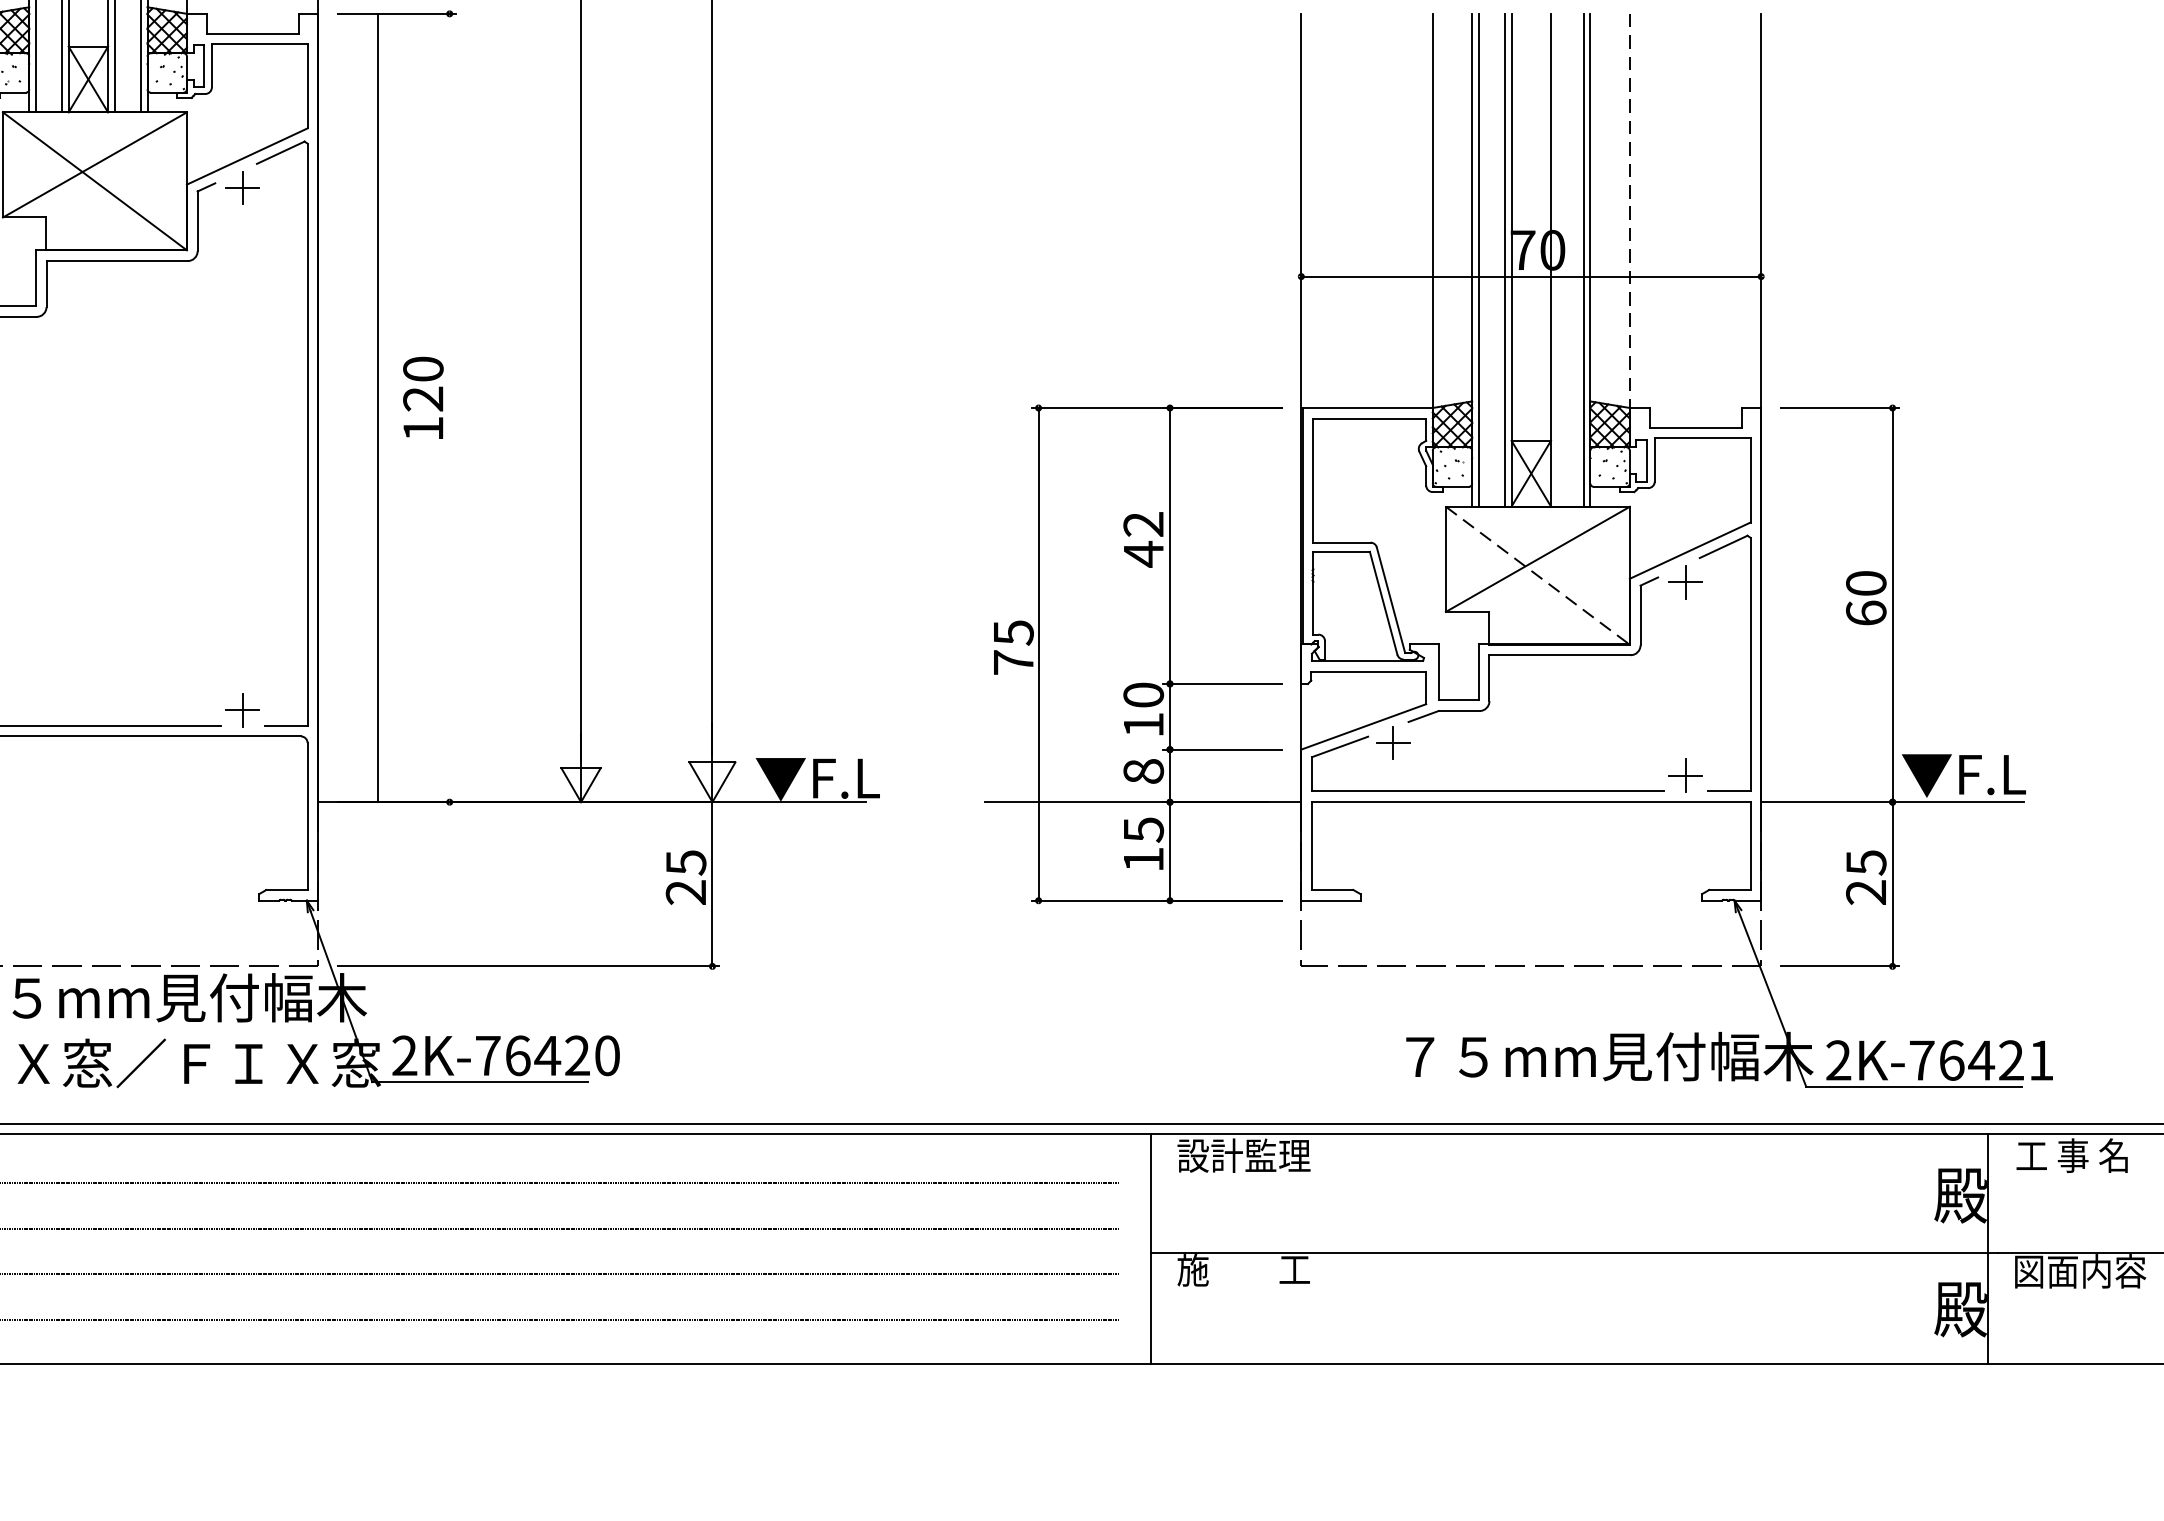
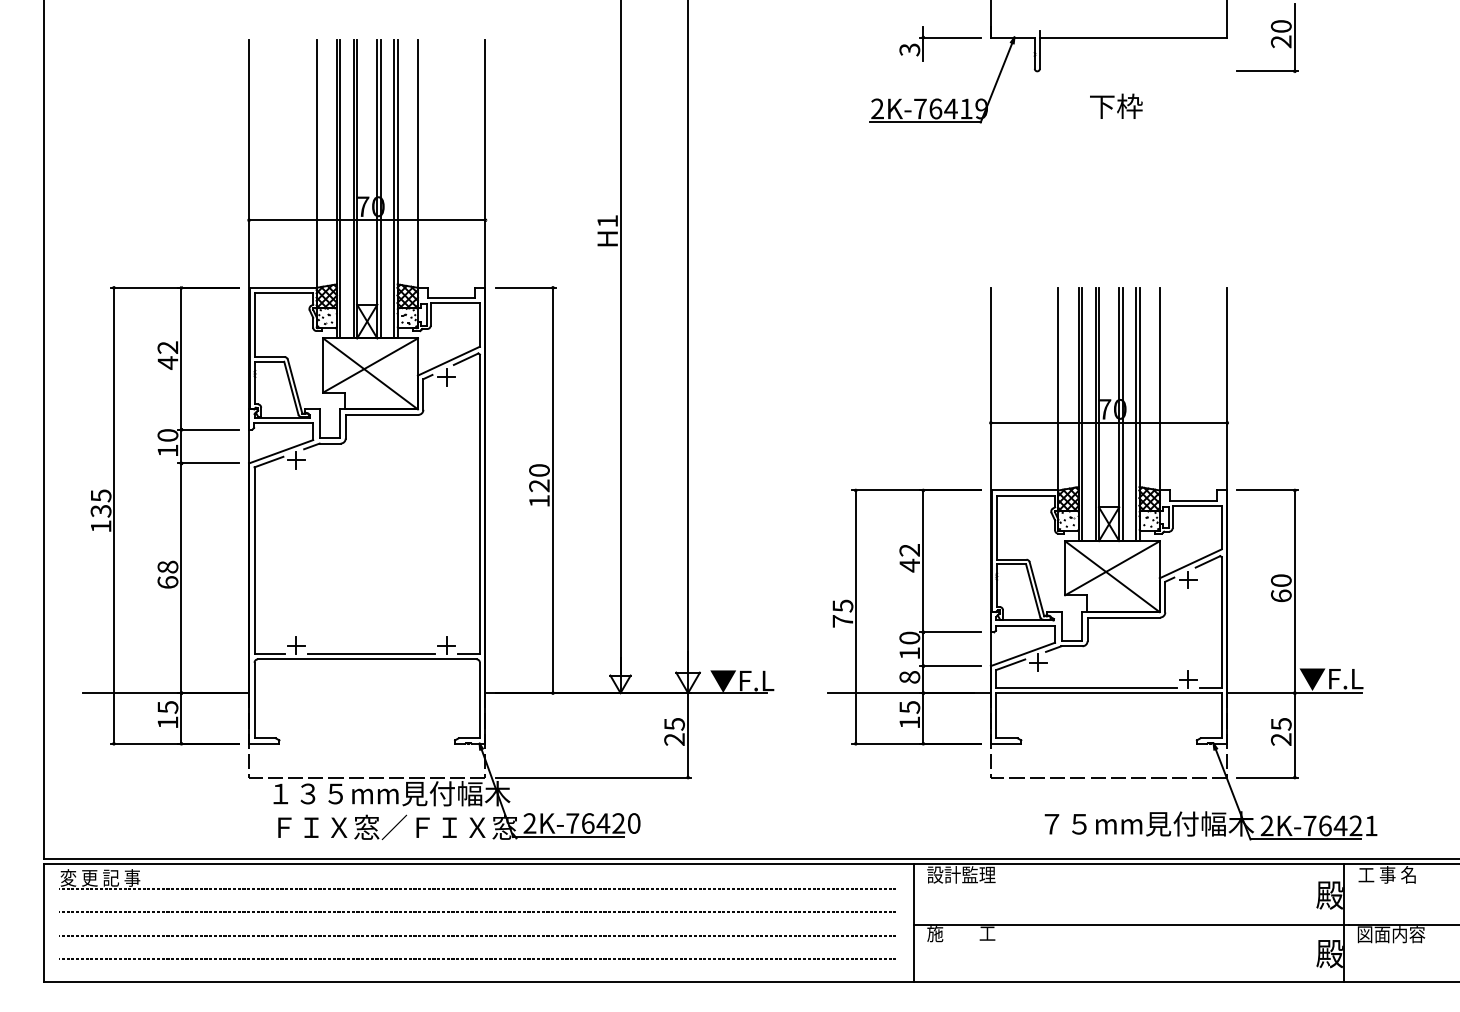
line: (1629, 211) -> (1159, 389), dashed -> solid
line: (1557, 260) -> (1122, 414), added
line: (378, 408) -> (553, 490), moved
line: (1537, 577) -> (1112, 577), dashed -> solid

